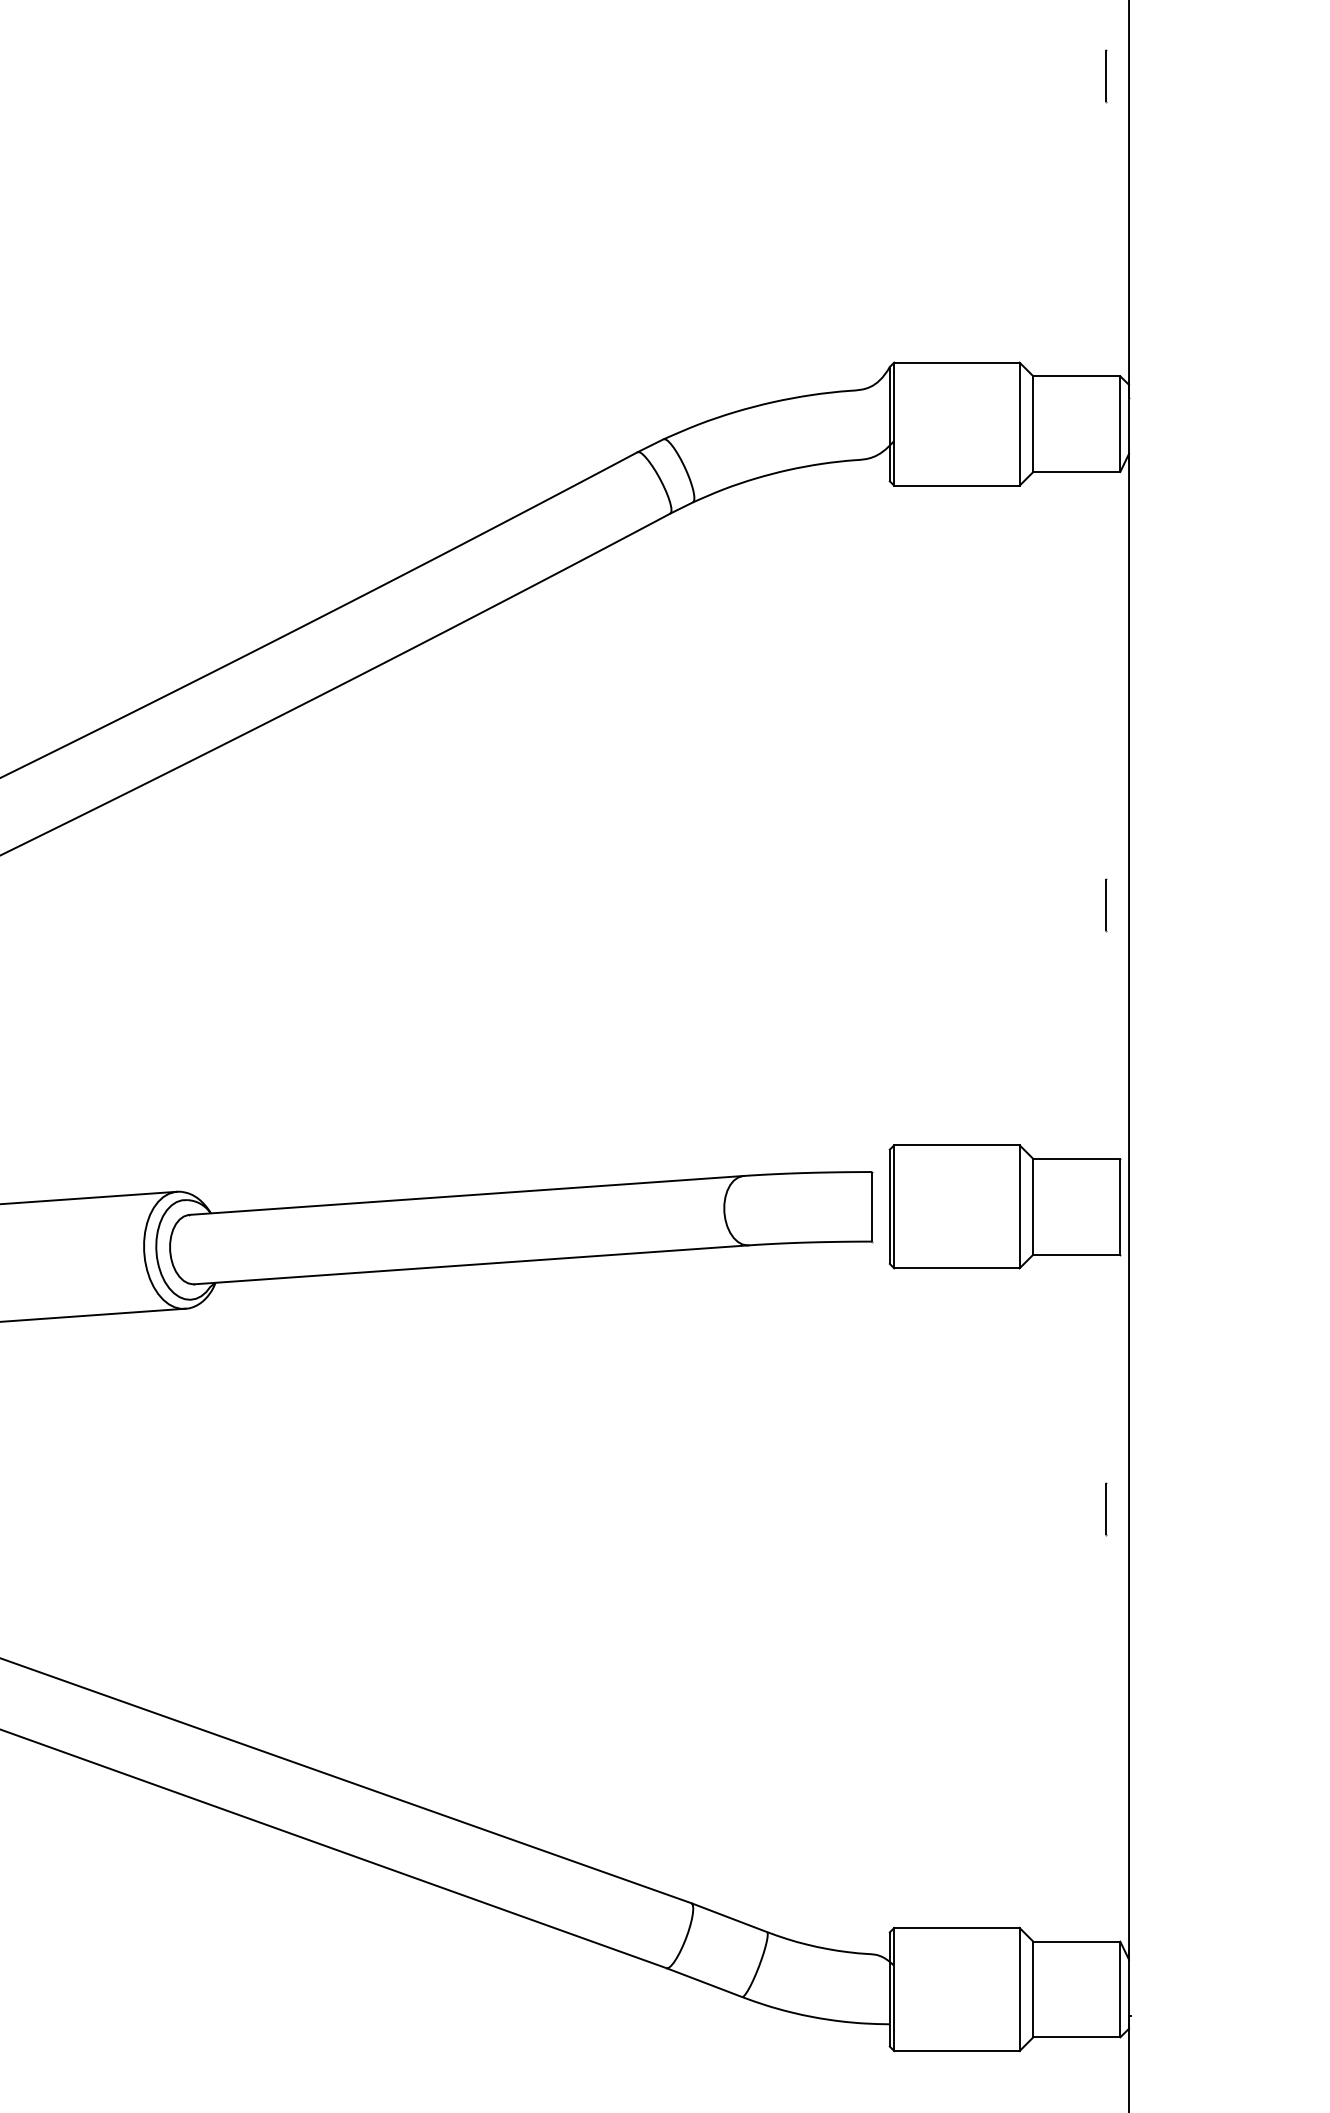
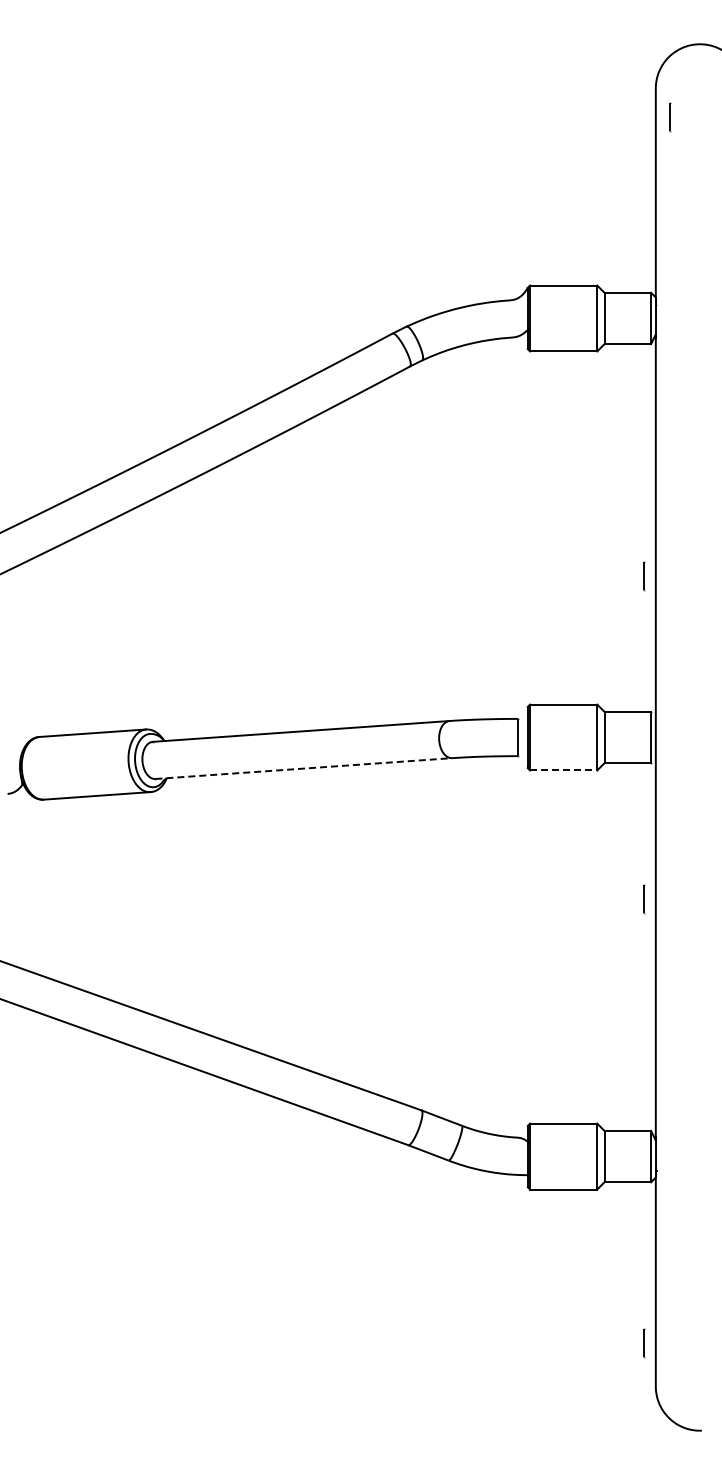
line: (1107, 76) -> (670, 117), moved
line: (470, 1264) -> (303, 768), solid -> dashed
line: (956, 1268) -> (563, 770), solid -> dashed

